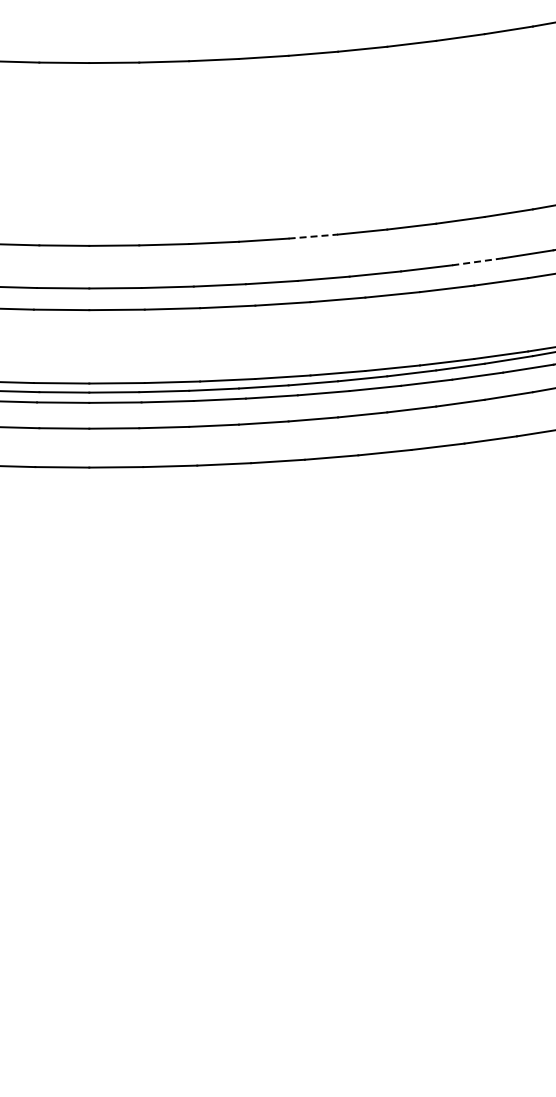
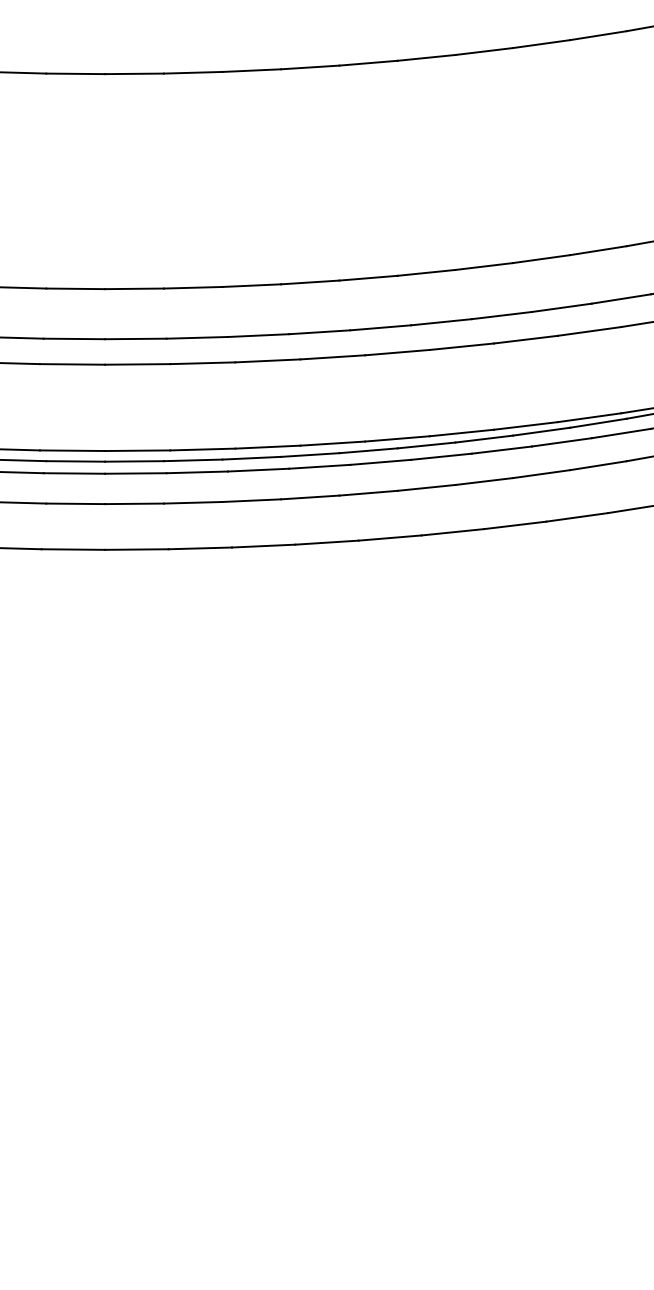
line: (313, 236) -> (368, 278), dashed -> solid
line: (477, 261) -> (561, 307), dashed -> solid

